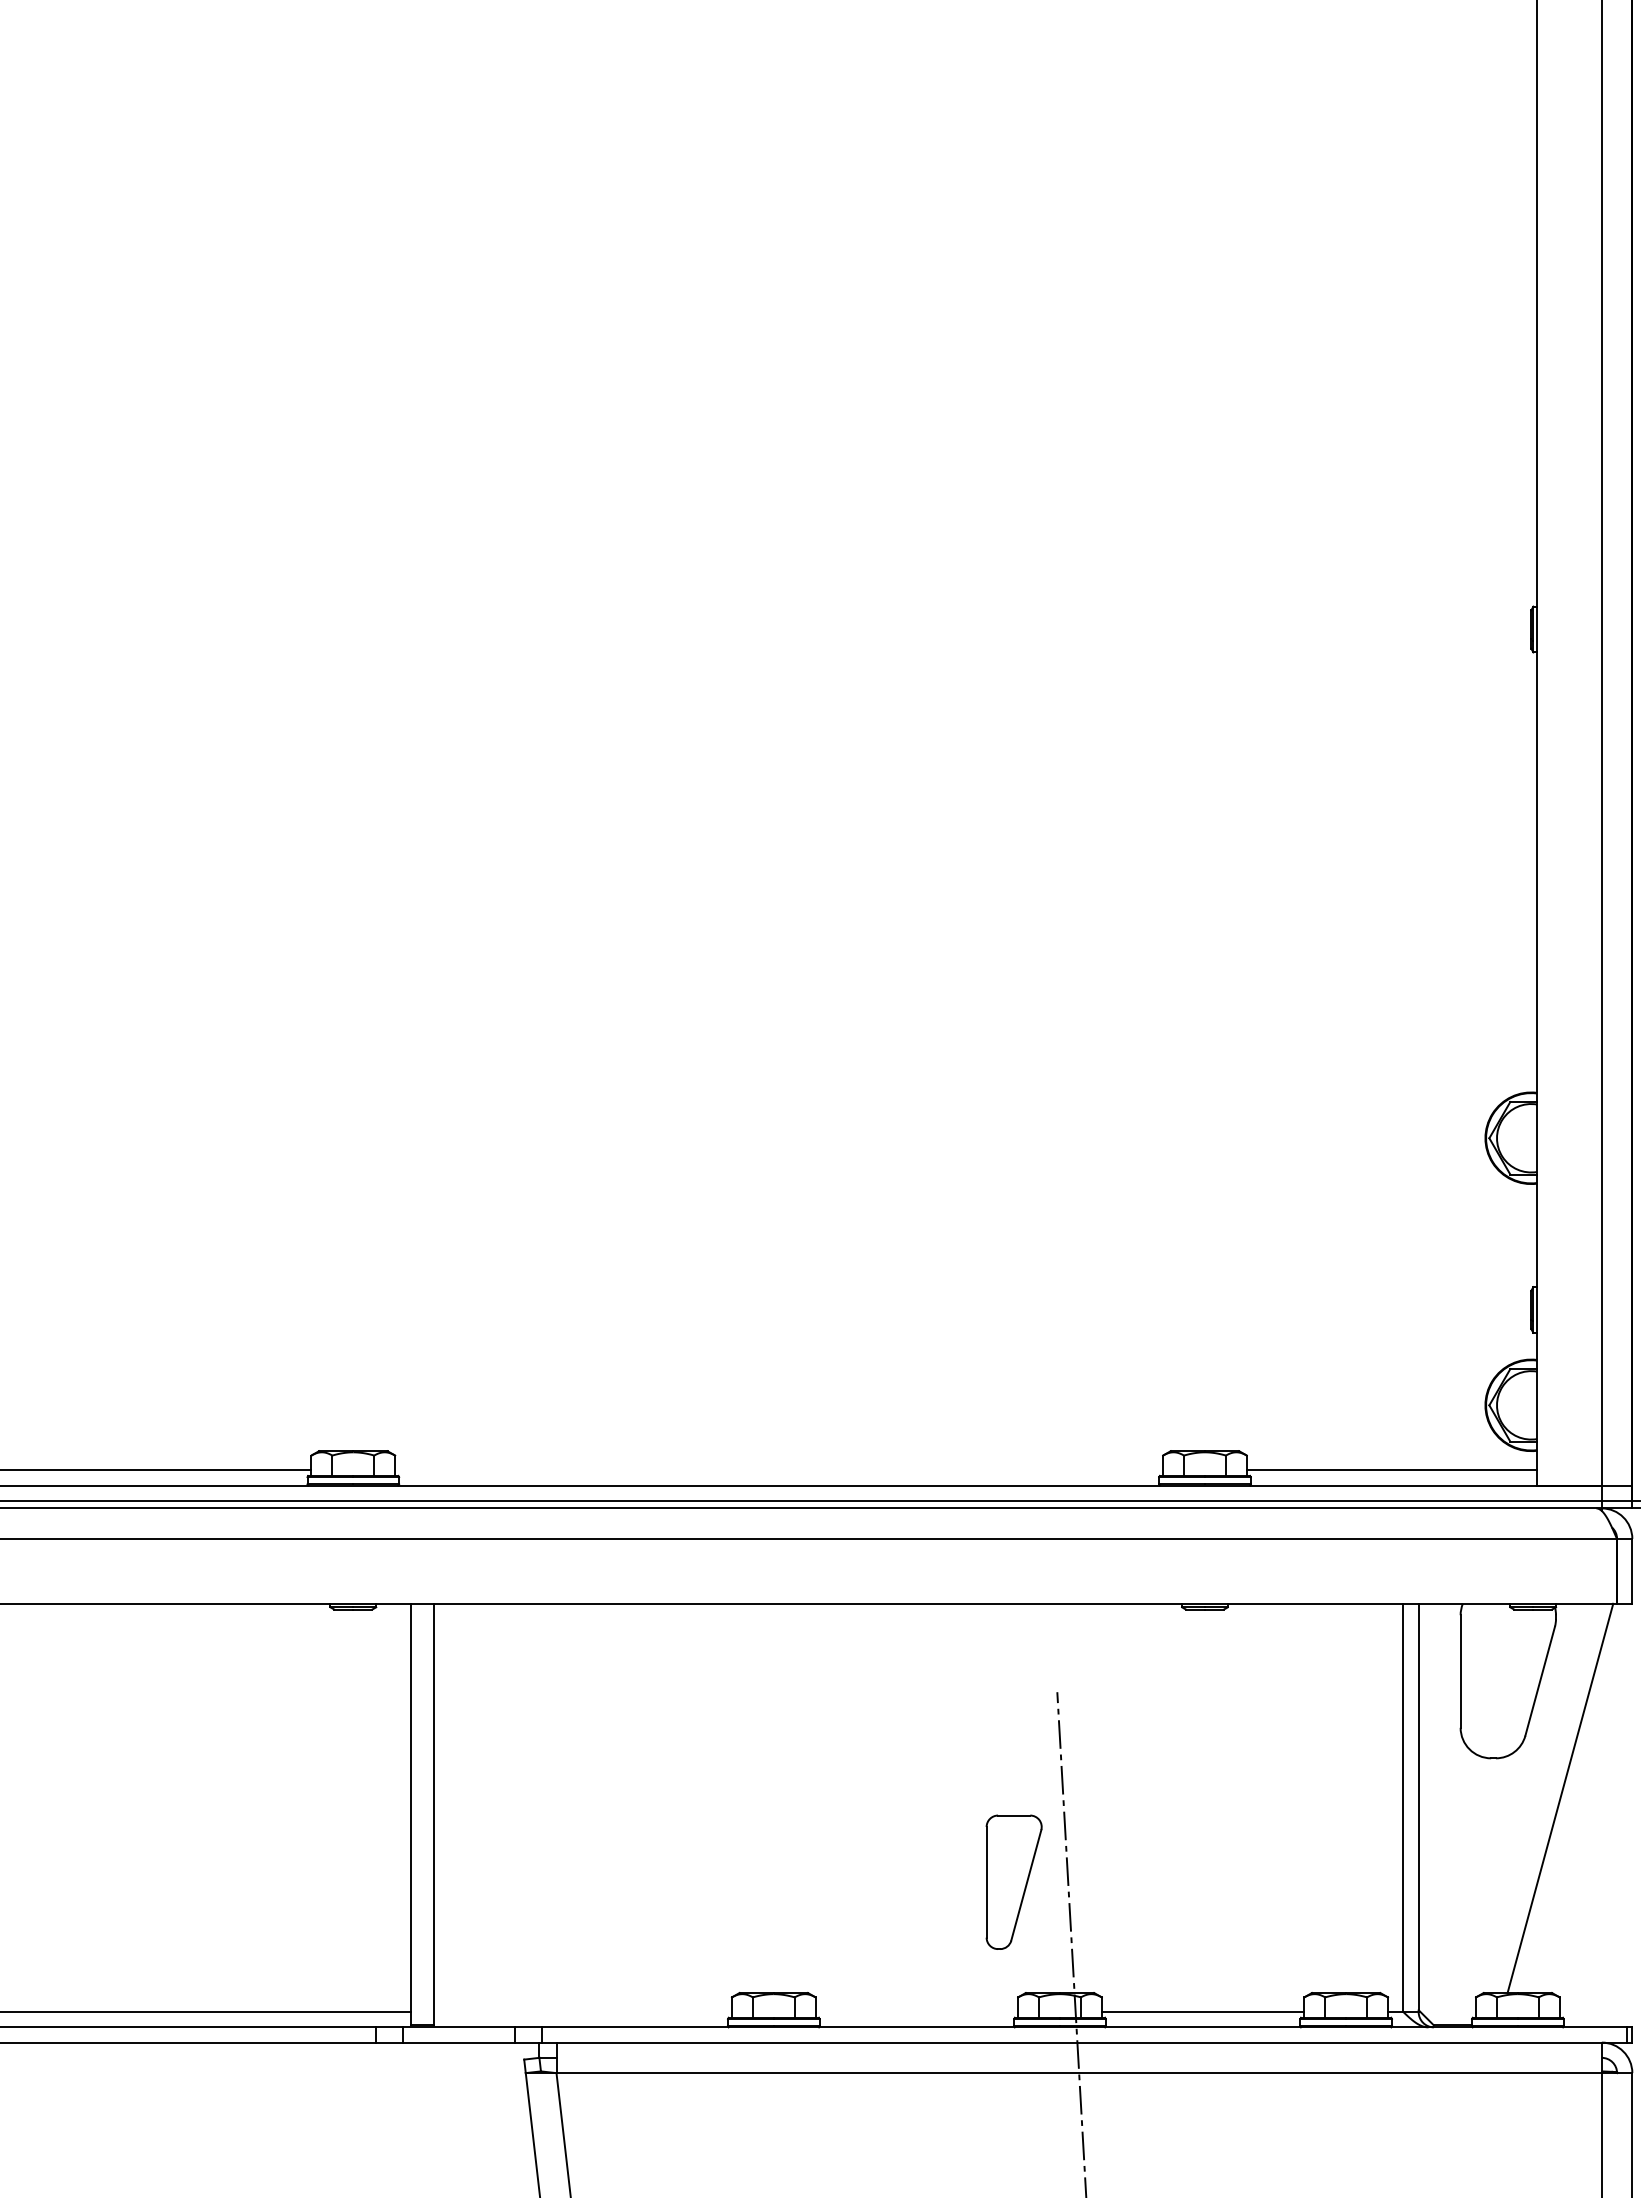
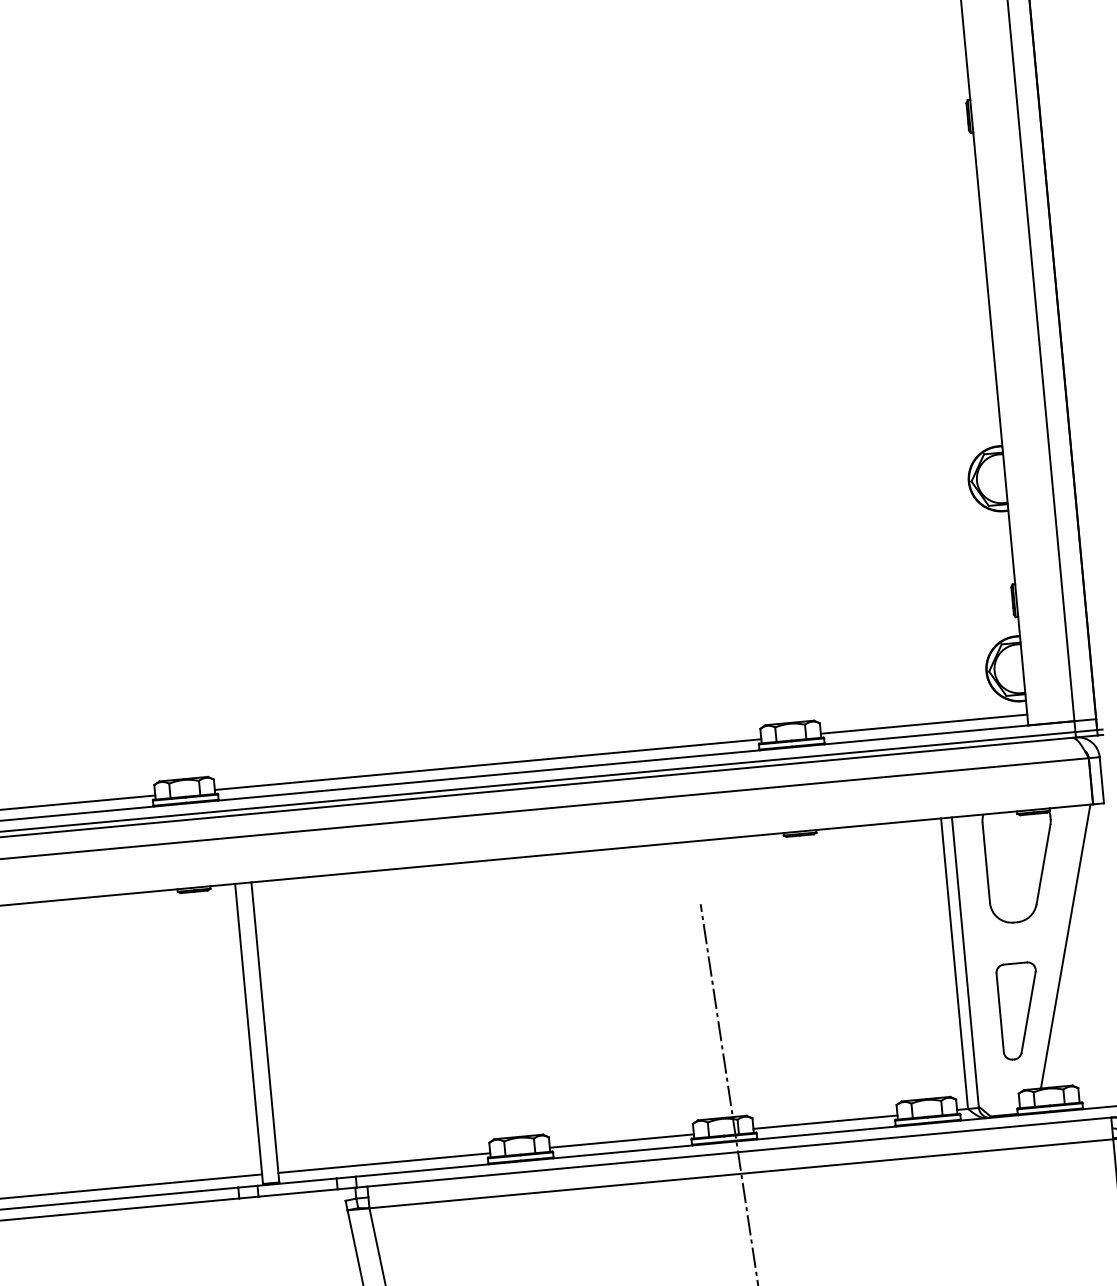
line: (779, 1470) -> (488, 764), added
part: (1013, 1881) -> (1019, 1010), moved
line: (582, 2012) -> (383, 1163), added
line: (916, 2012) -> (621, 1141), added

